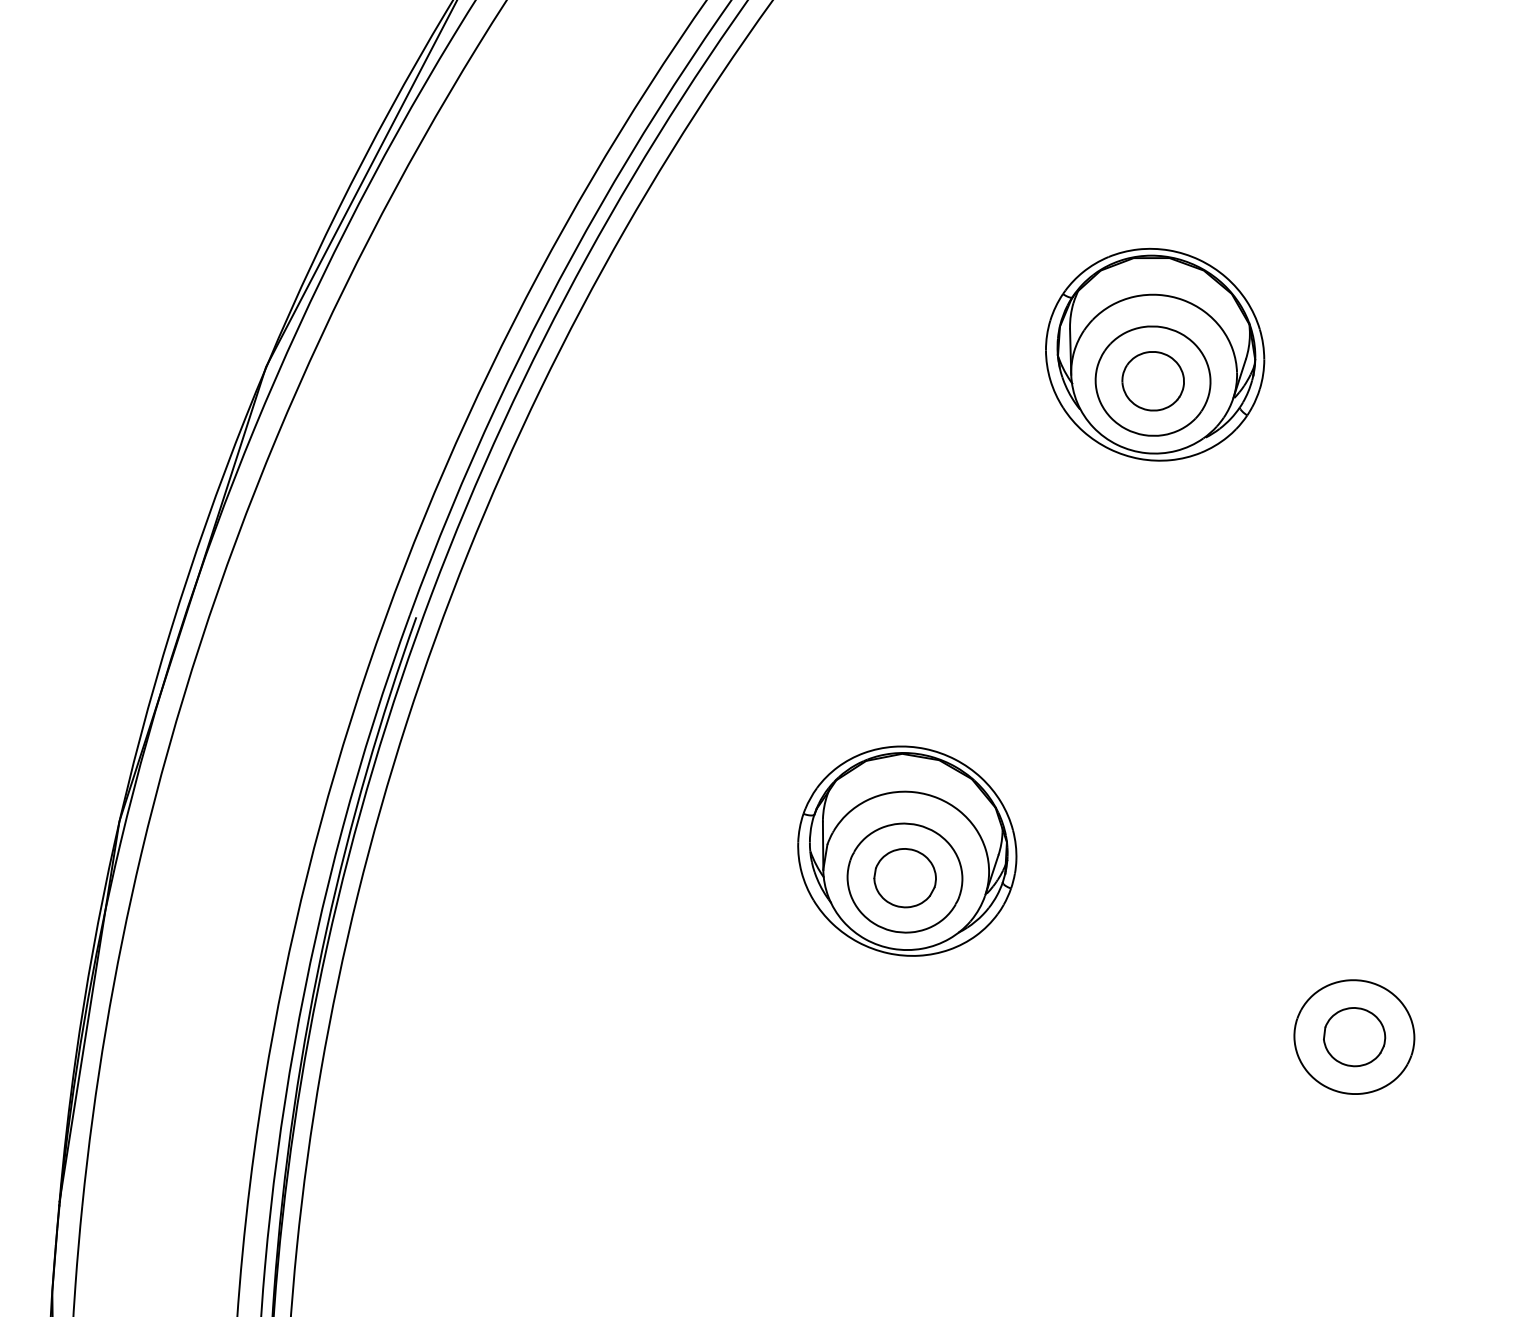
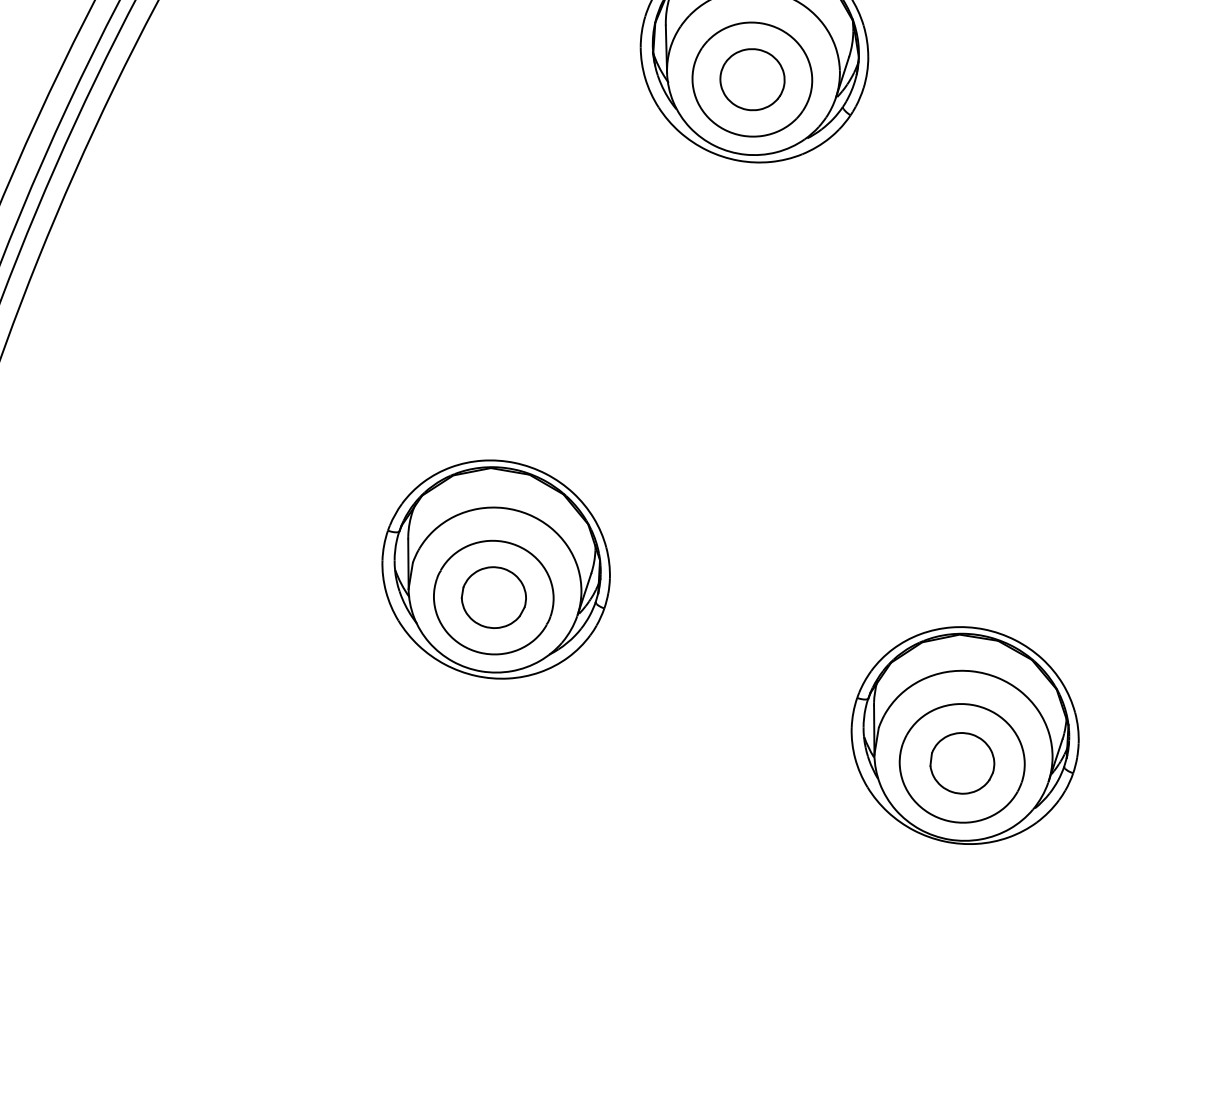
part: (1357, 1010) -> (965, 735), added

